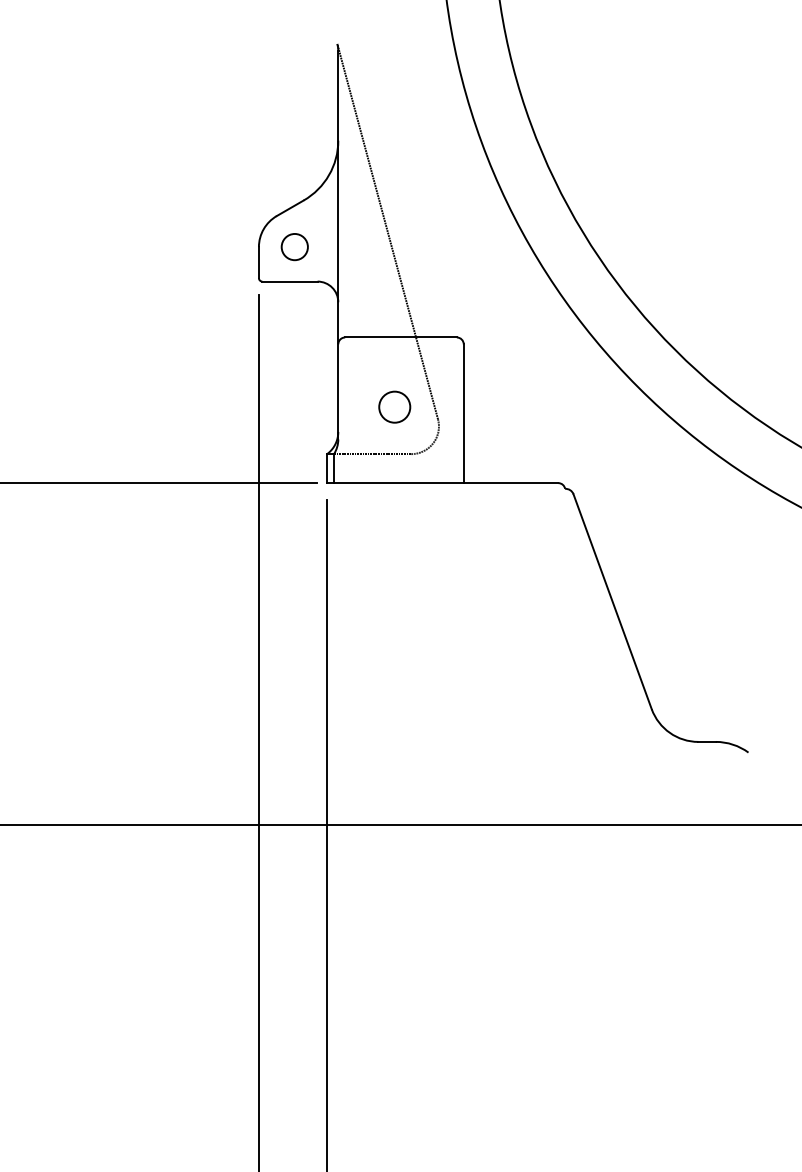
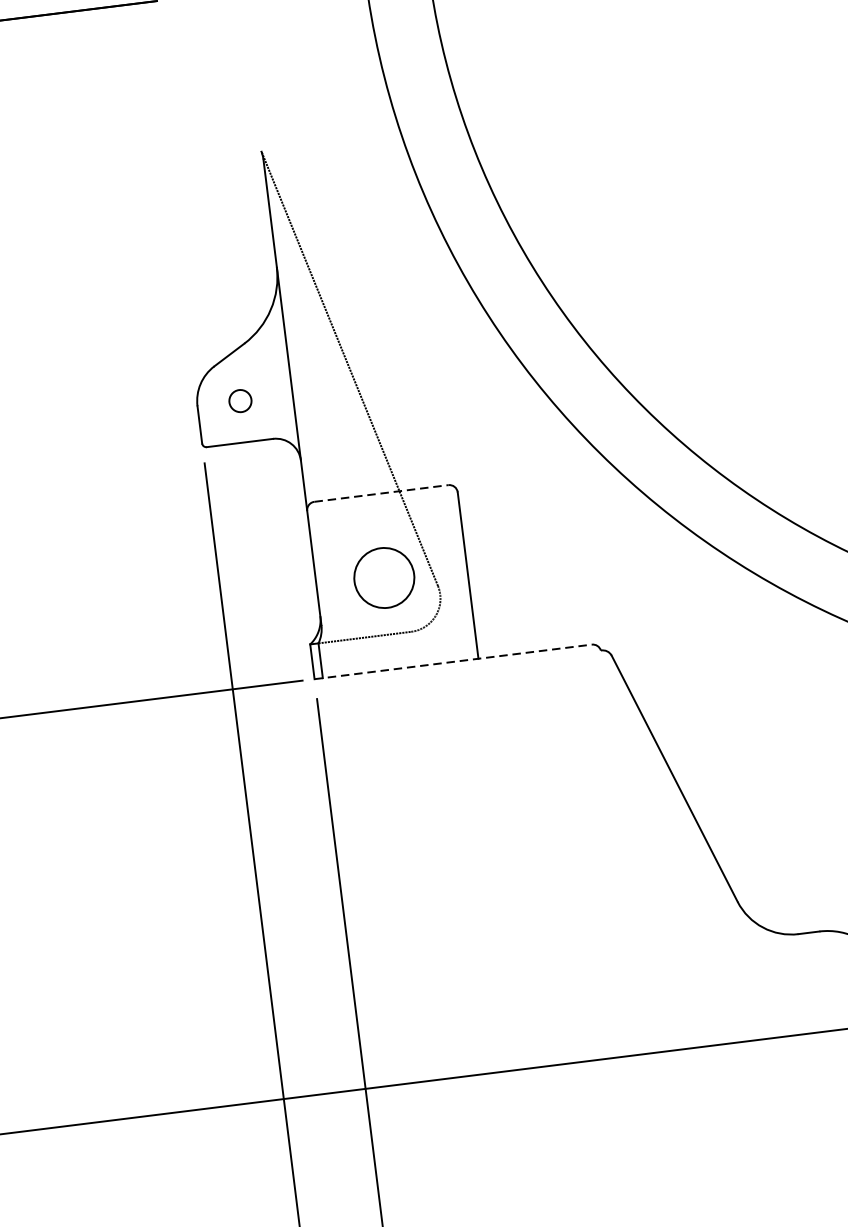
circle: (294, 247) -> (240, 401), size x0.7
line: (401, 337) -> (382, 493), solid -> dashed
circle: (394, 406) -> (383, 577), size x1.6
line: (442, 483) -> (453, 662), solid -> dashed

